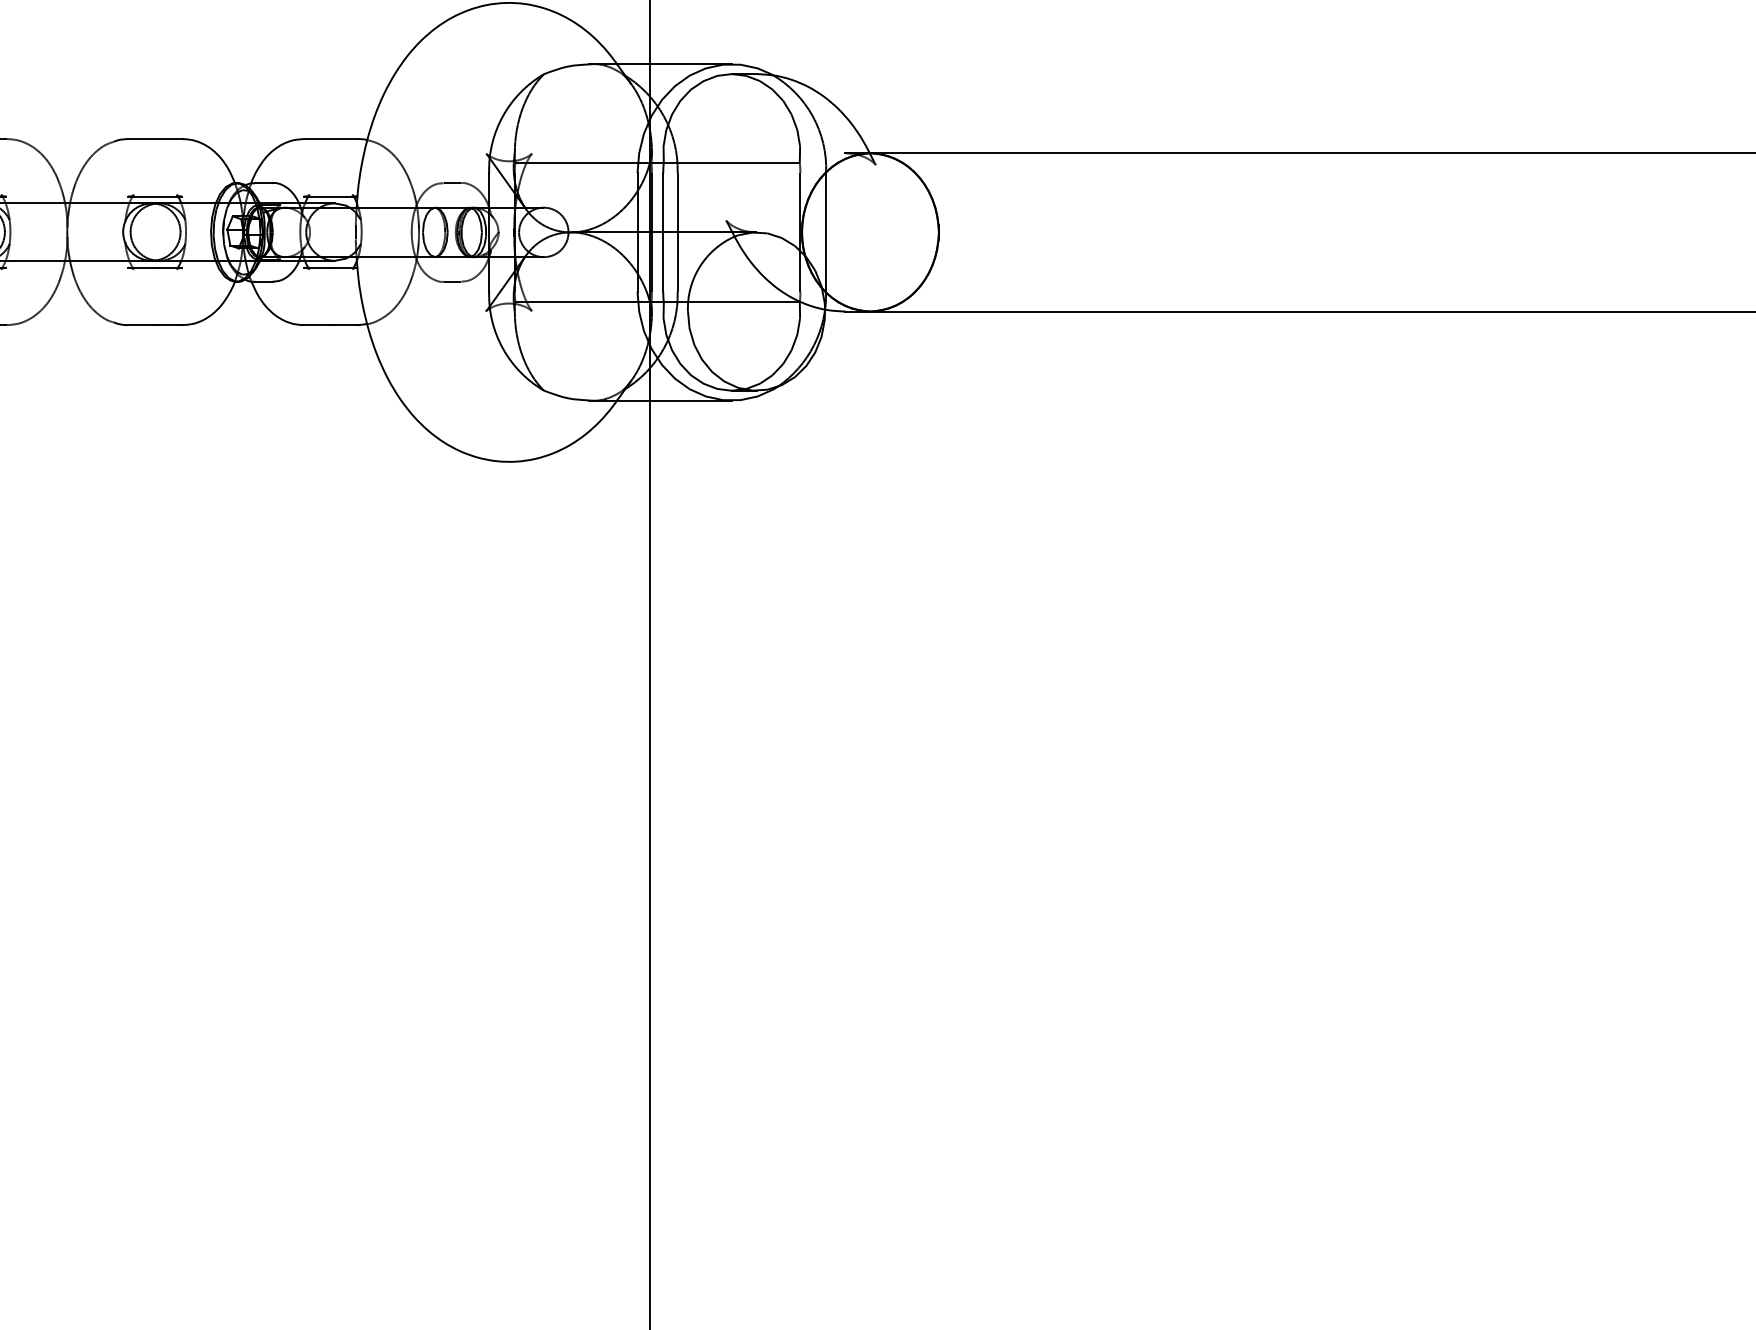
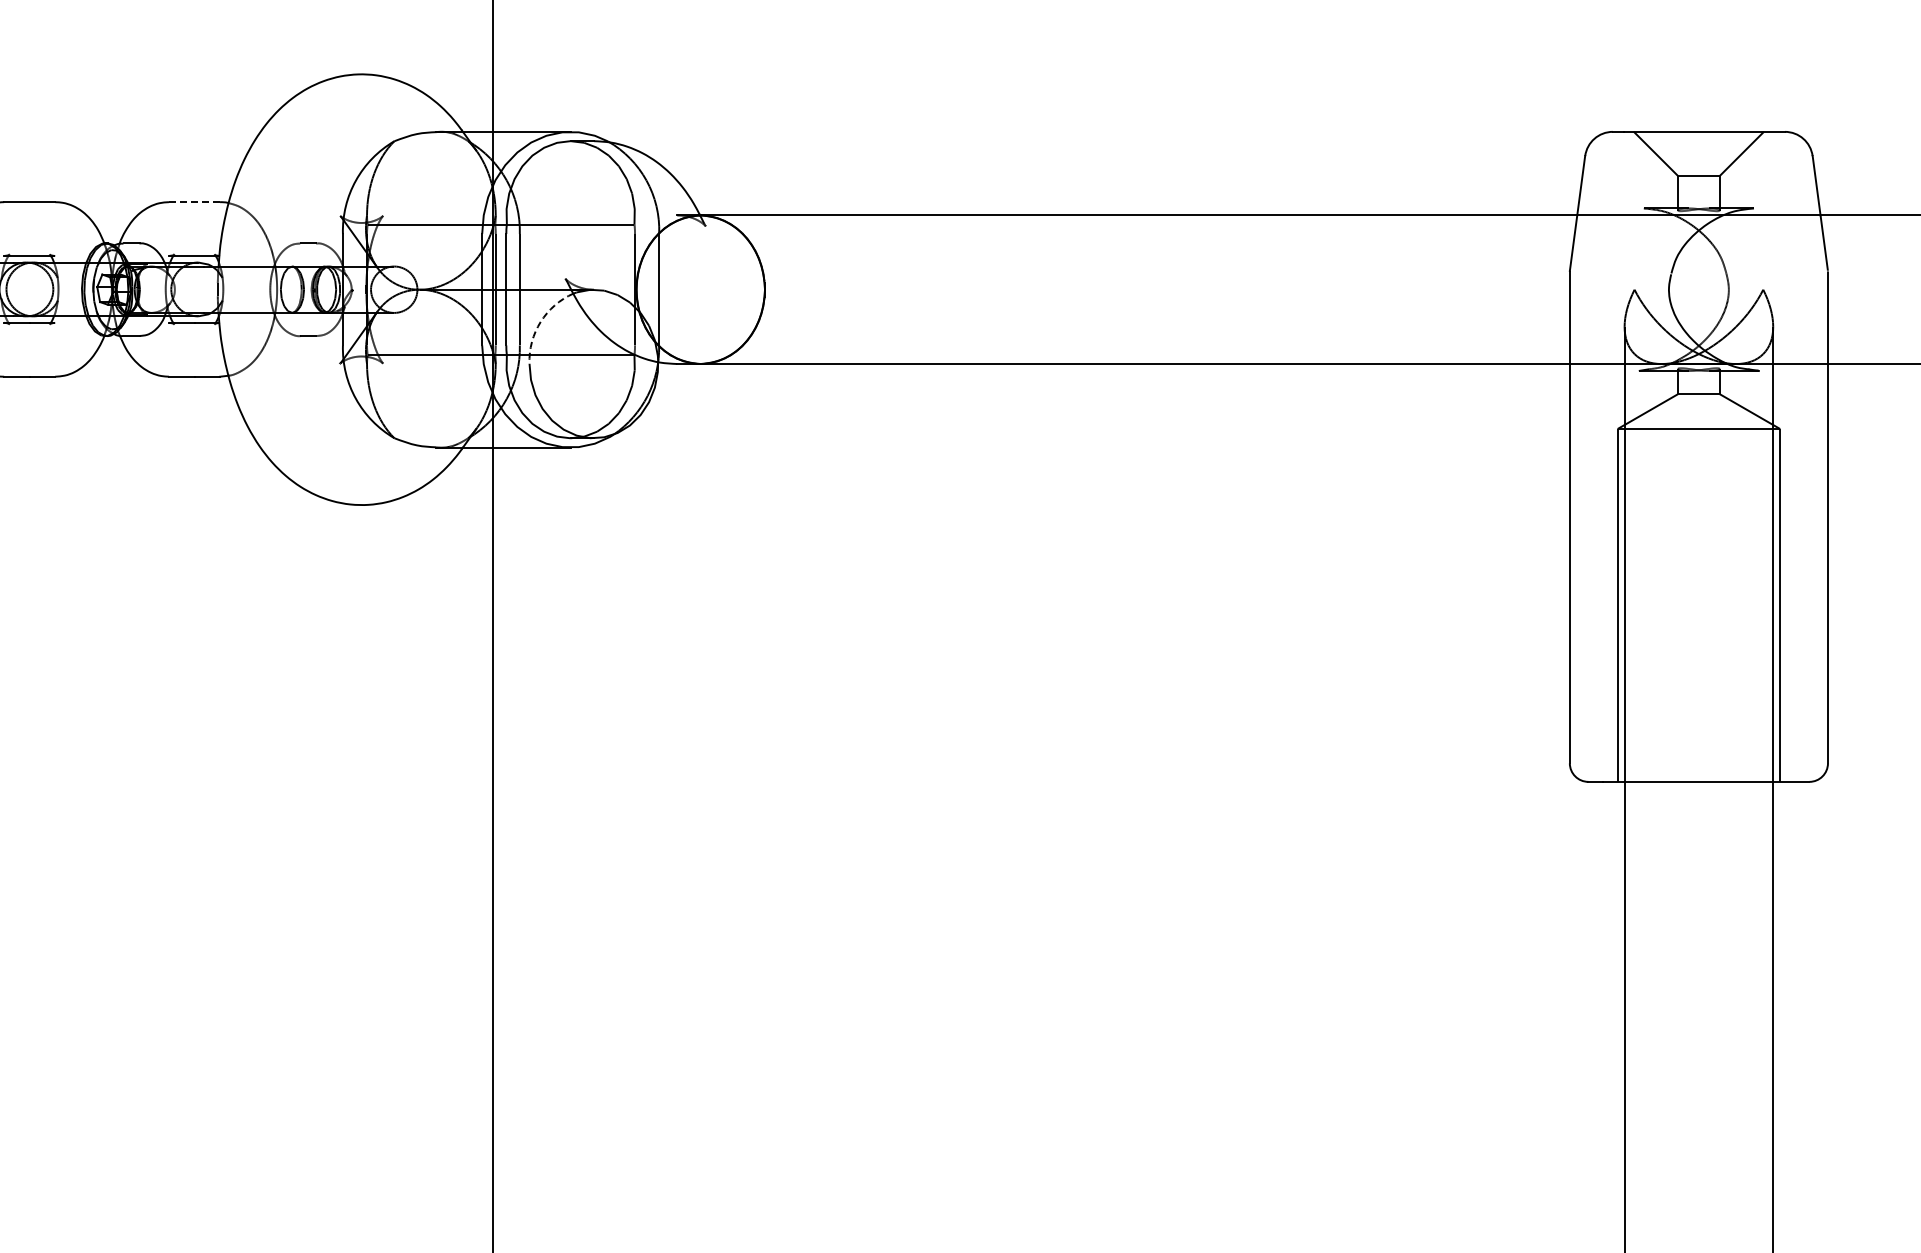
line: (330, 139) -> (194, 202), solid -> dashed
arc: (699, 267) -> (540, 322), solid -> dashed

